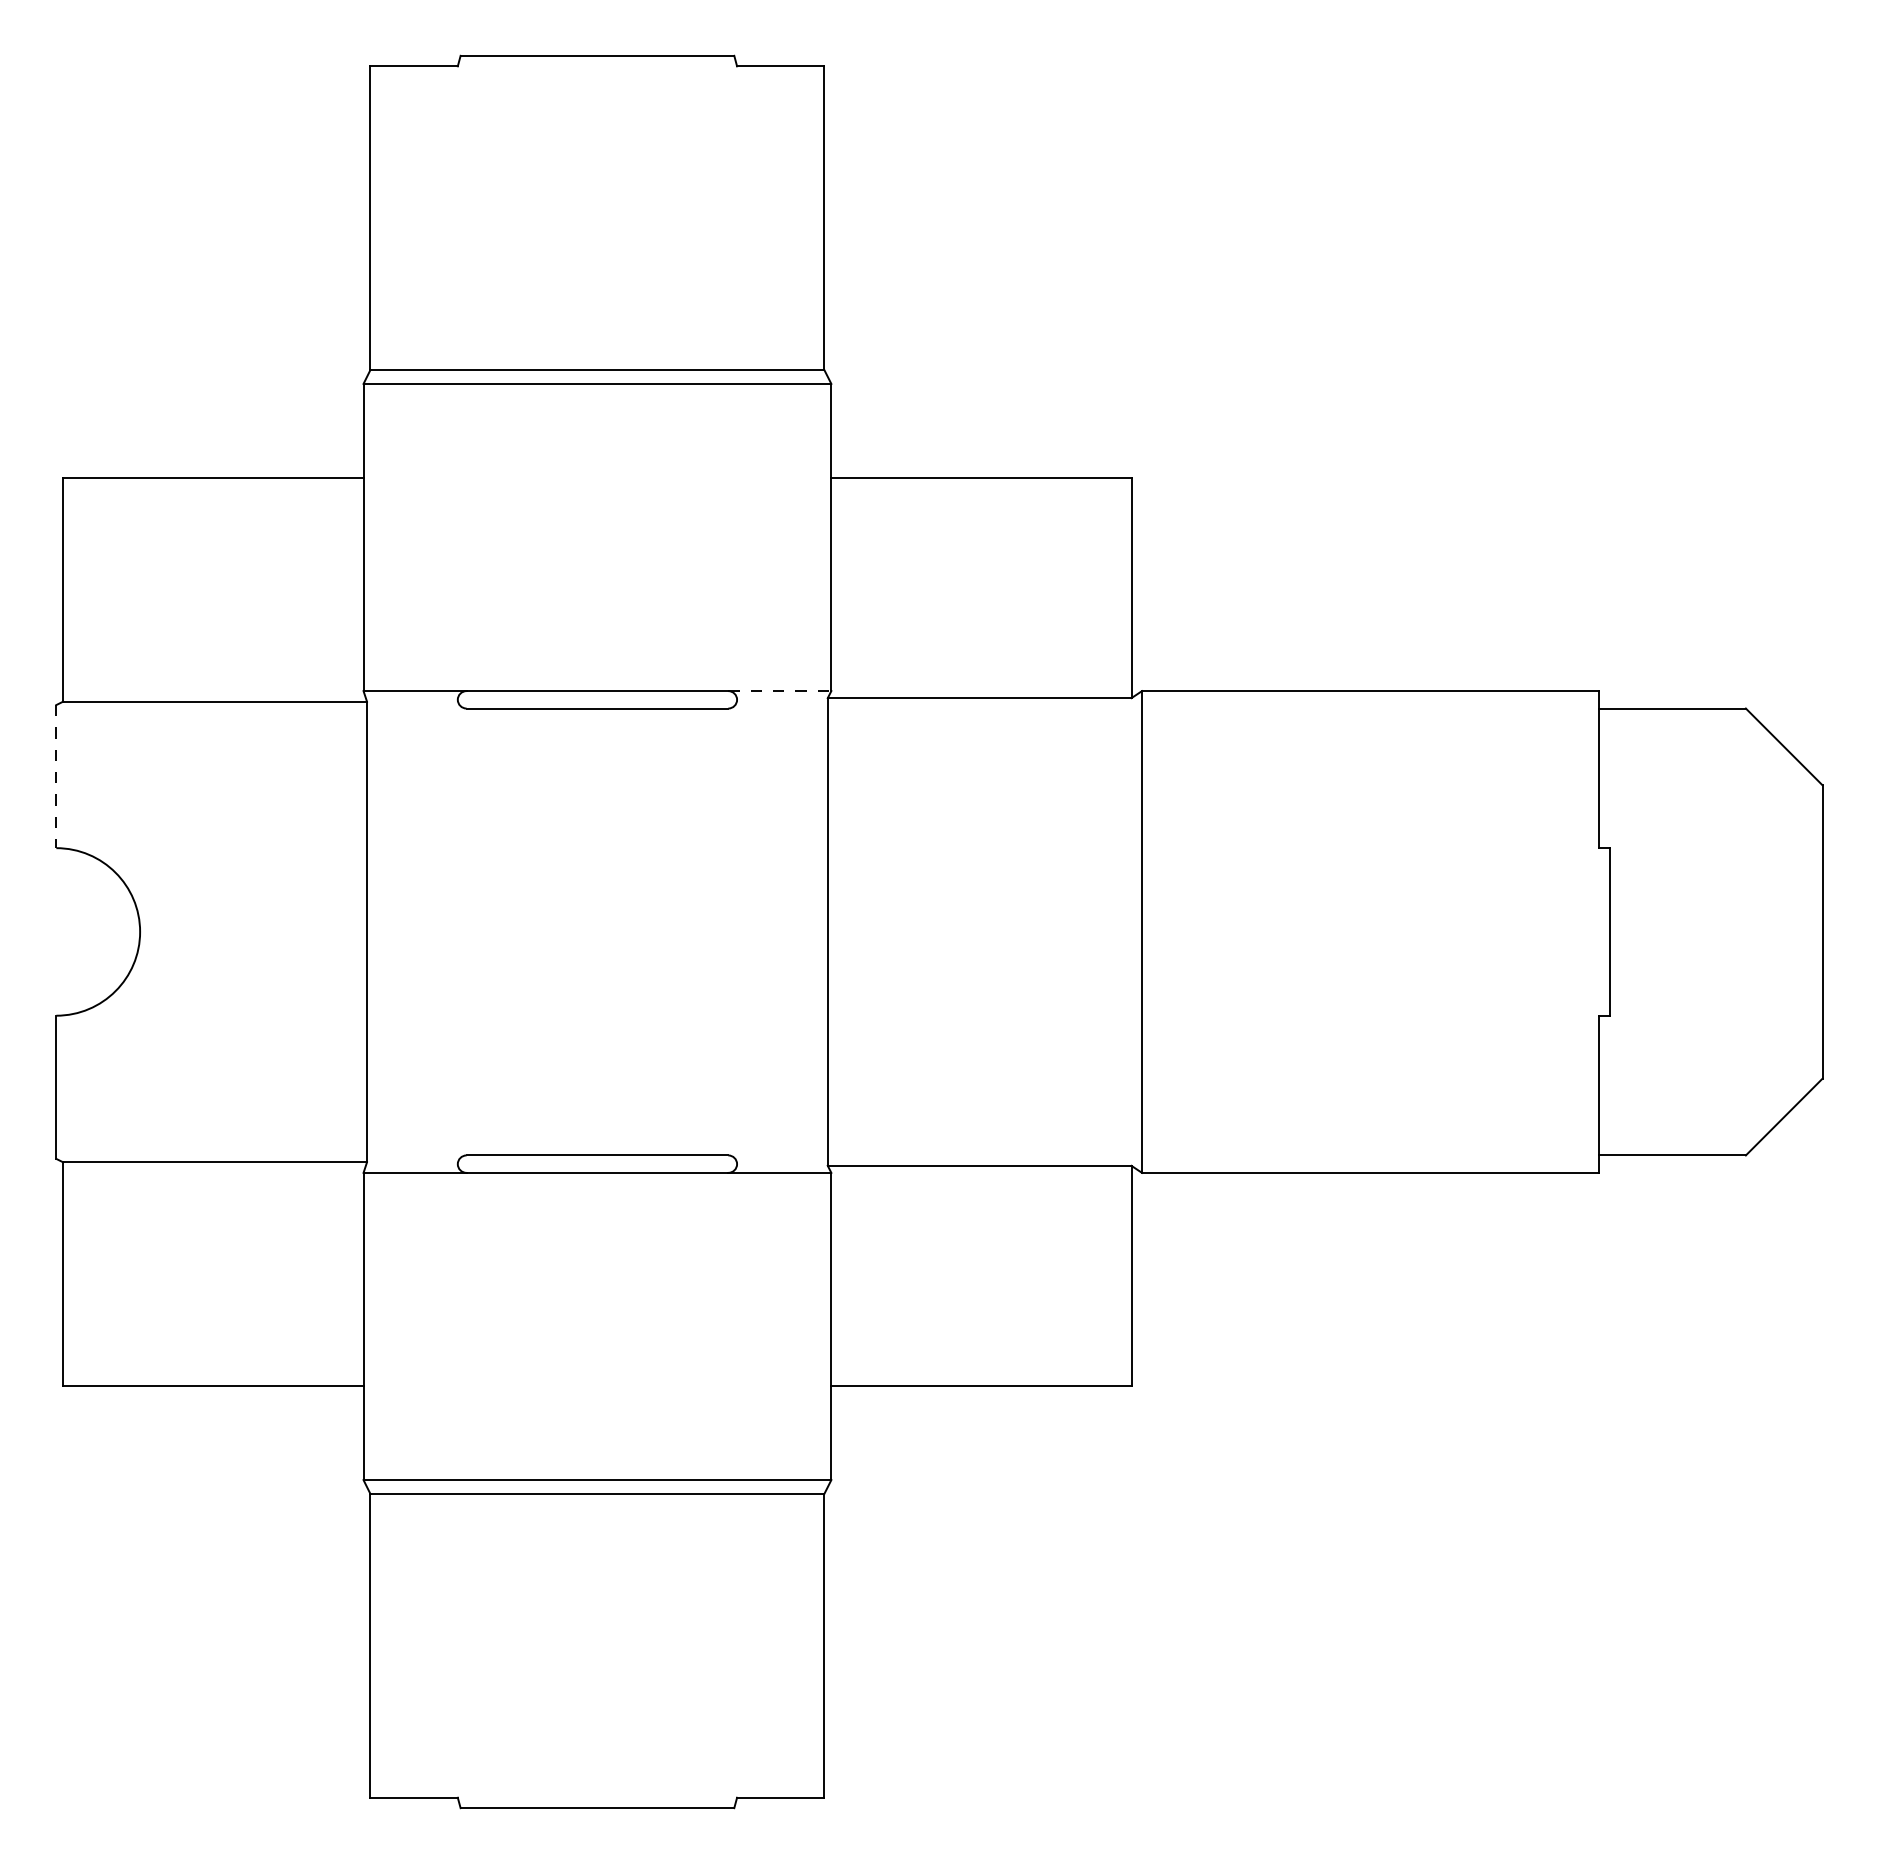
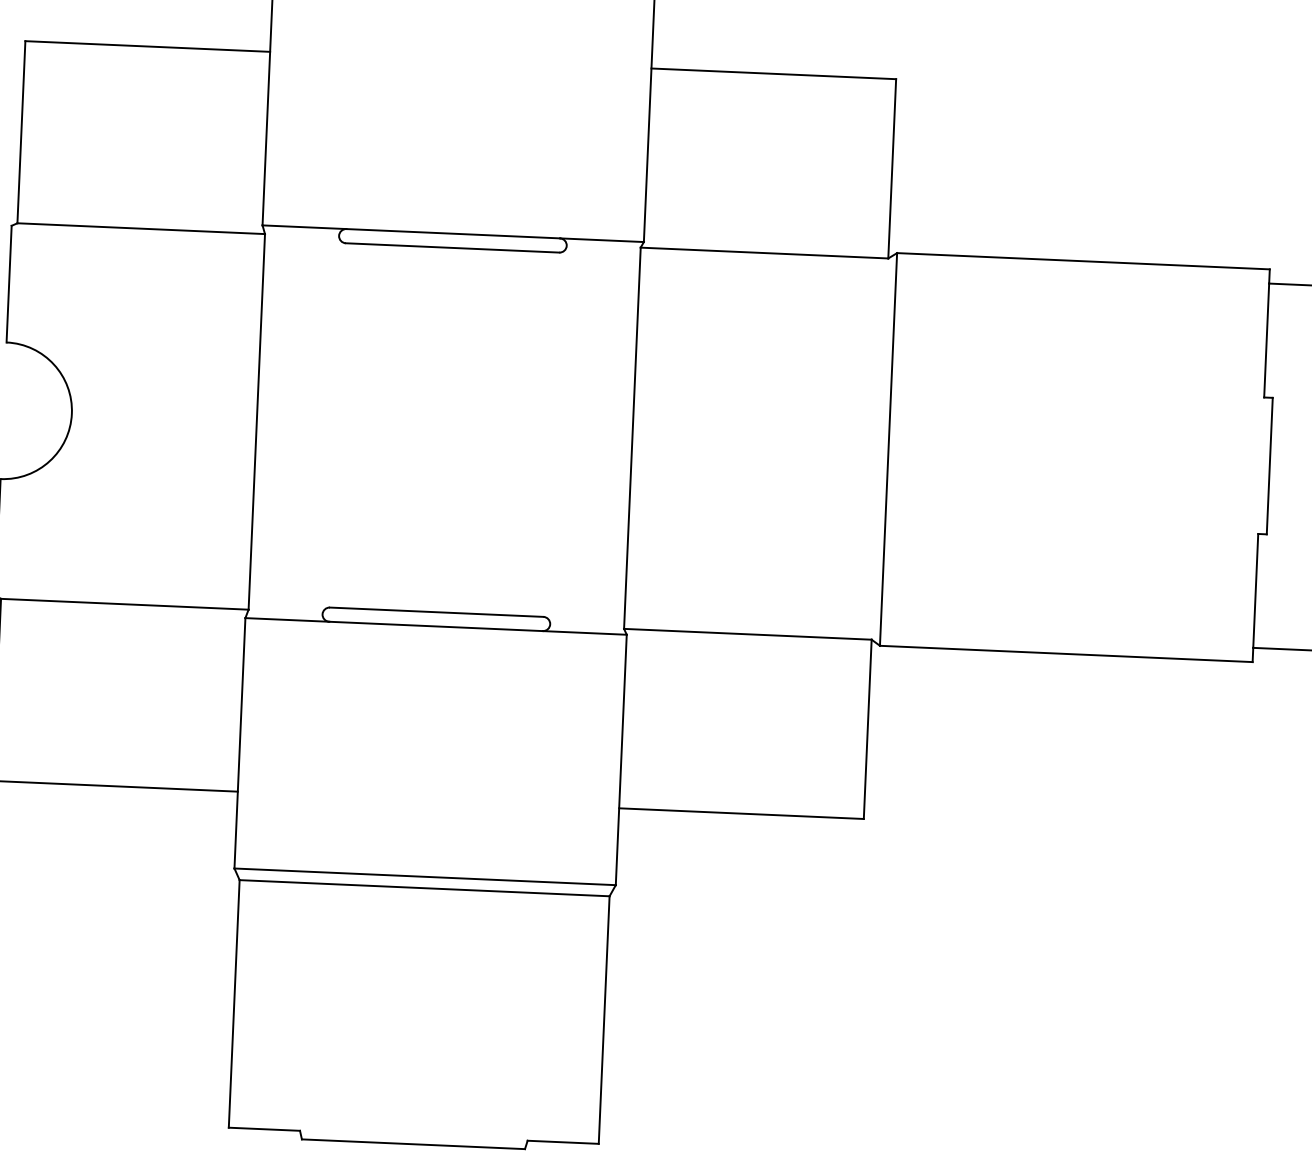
line: (780, 691) -> (602, 240), dashed -> solid
line: (56, 776) -> (9, 284), dashed -> solid

